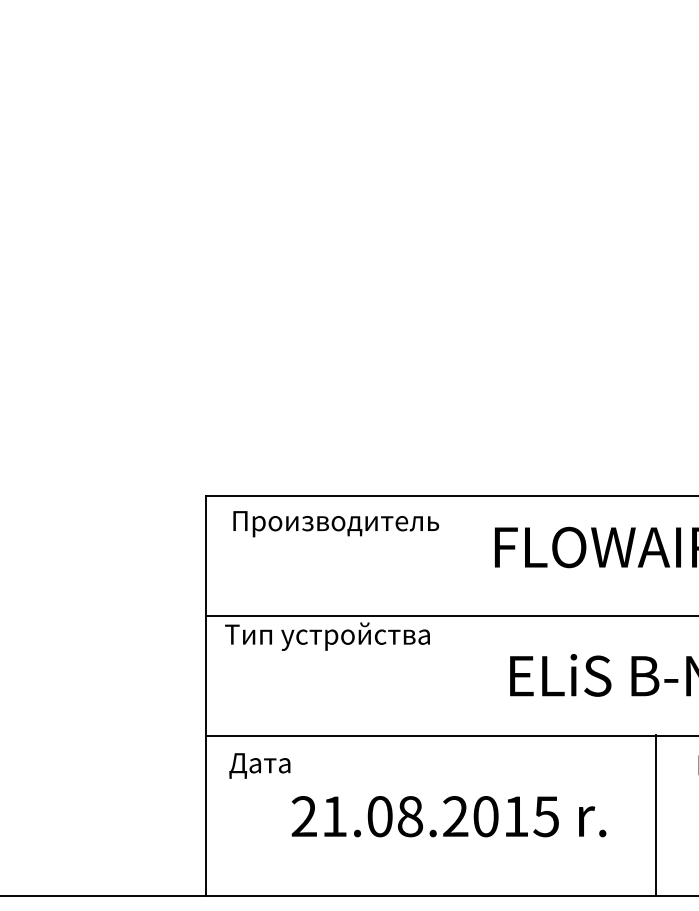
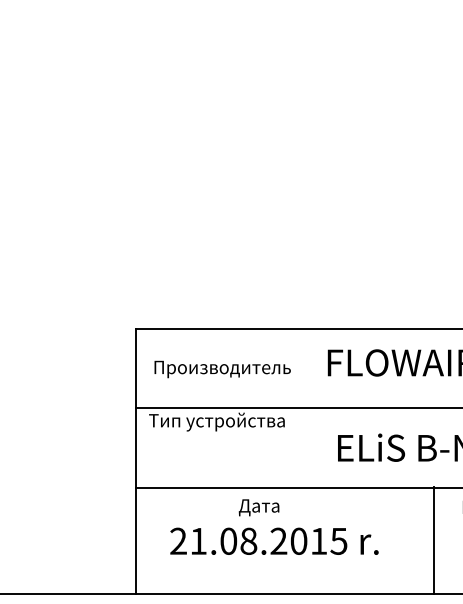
text: (335, 524) -> (222, 369), moved
text: (258, 765) -> (258, 507), moved
text: (449, 815) -> (274, 540), moved

